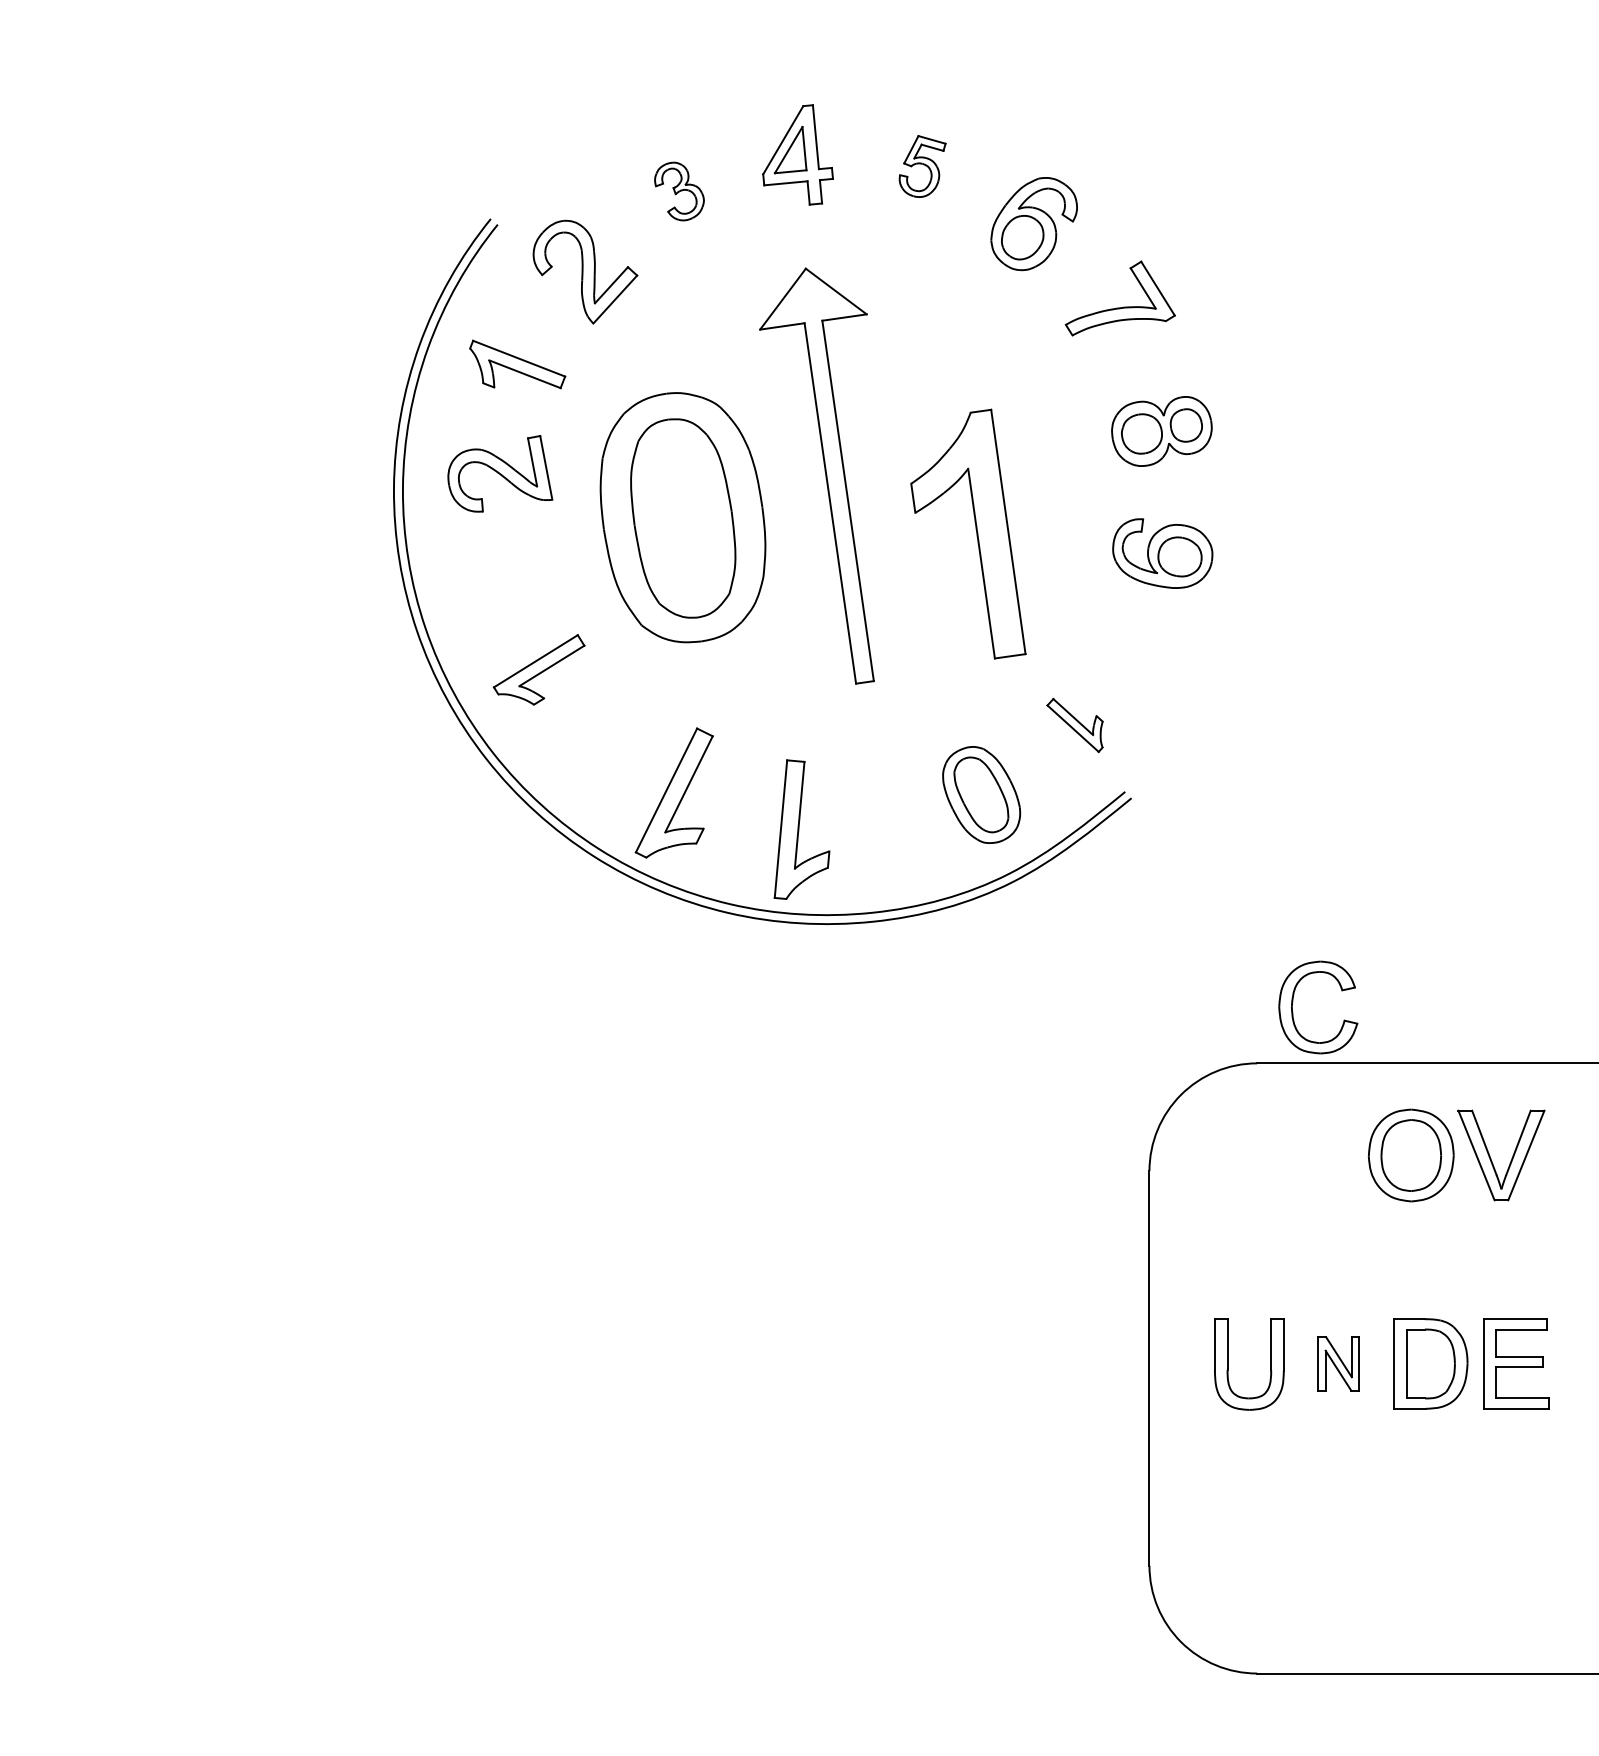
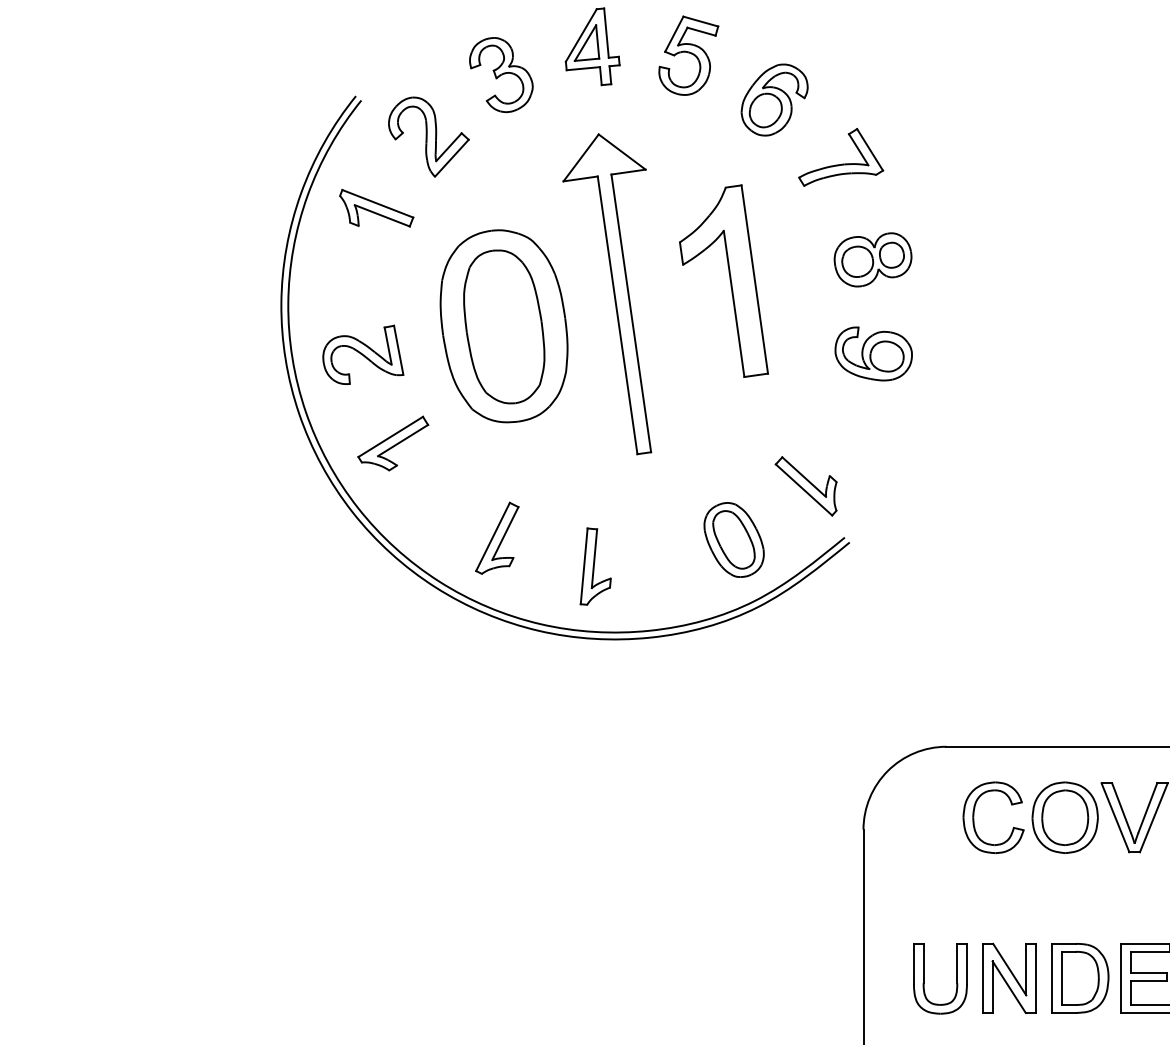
part: (922, 166) -> (688, 55), size x1.67
part: (679, 191) -> (501, 74), size x1.67
part: (500, 473) -> (363, 354), moved
part: (976, 533) -> (730, 280), moved
part: (1074, 725) -> (805, 486), size x1.43
part: (673, 792) -> (496, 538), size x0.71
part: (801, 829) -> (595, 566), size x0.71
part: (1293, 1002) -> (974, 813), moved
part: (1338, 1363) -> (1009, 978), size x1.67

